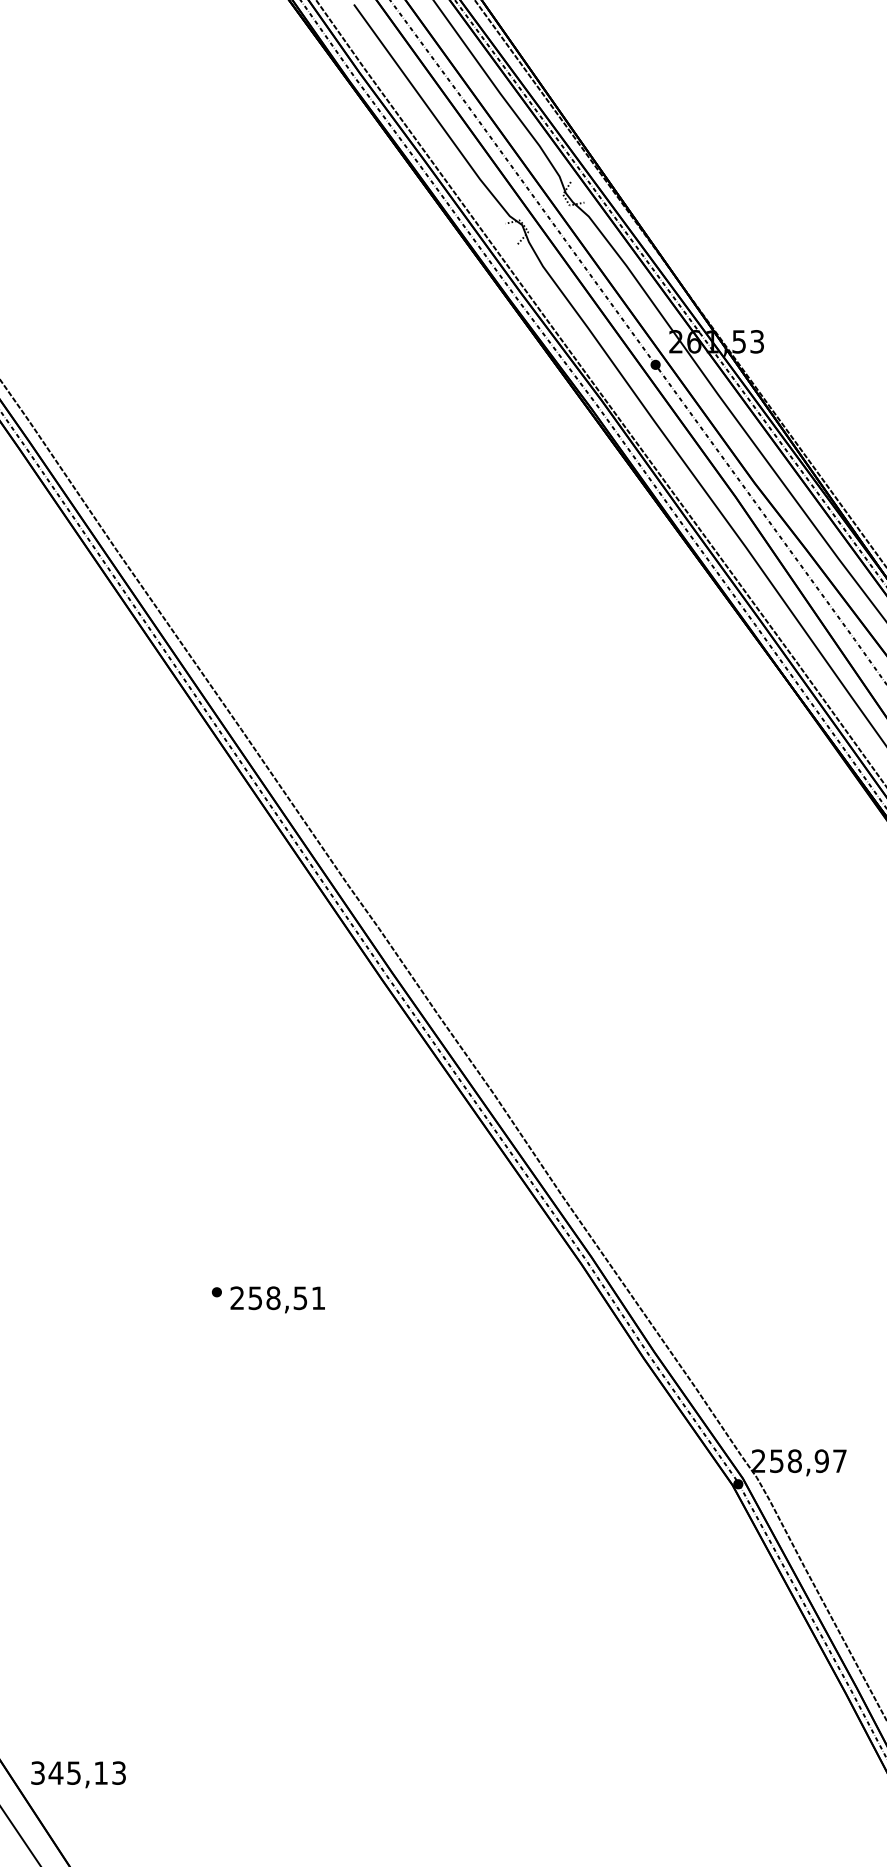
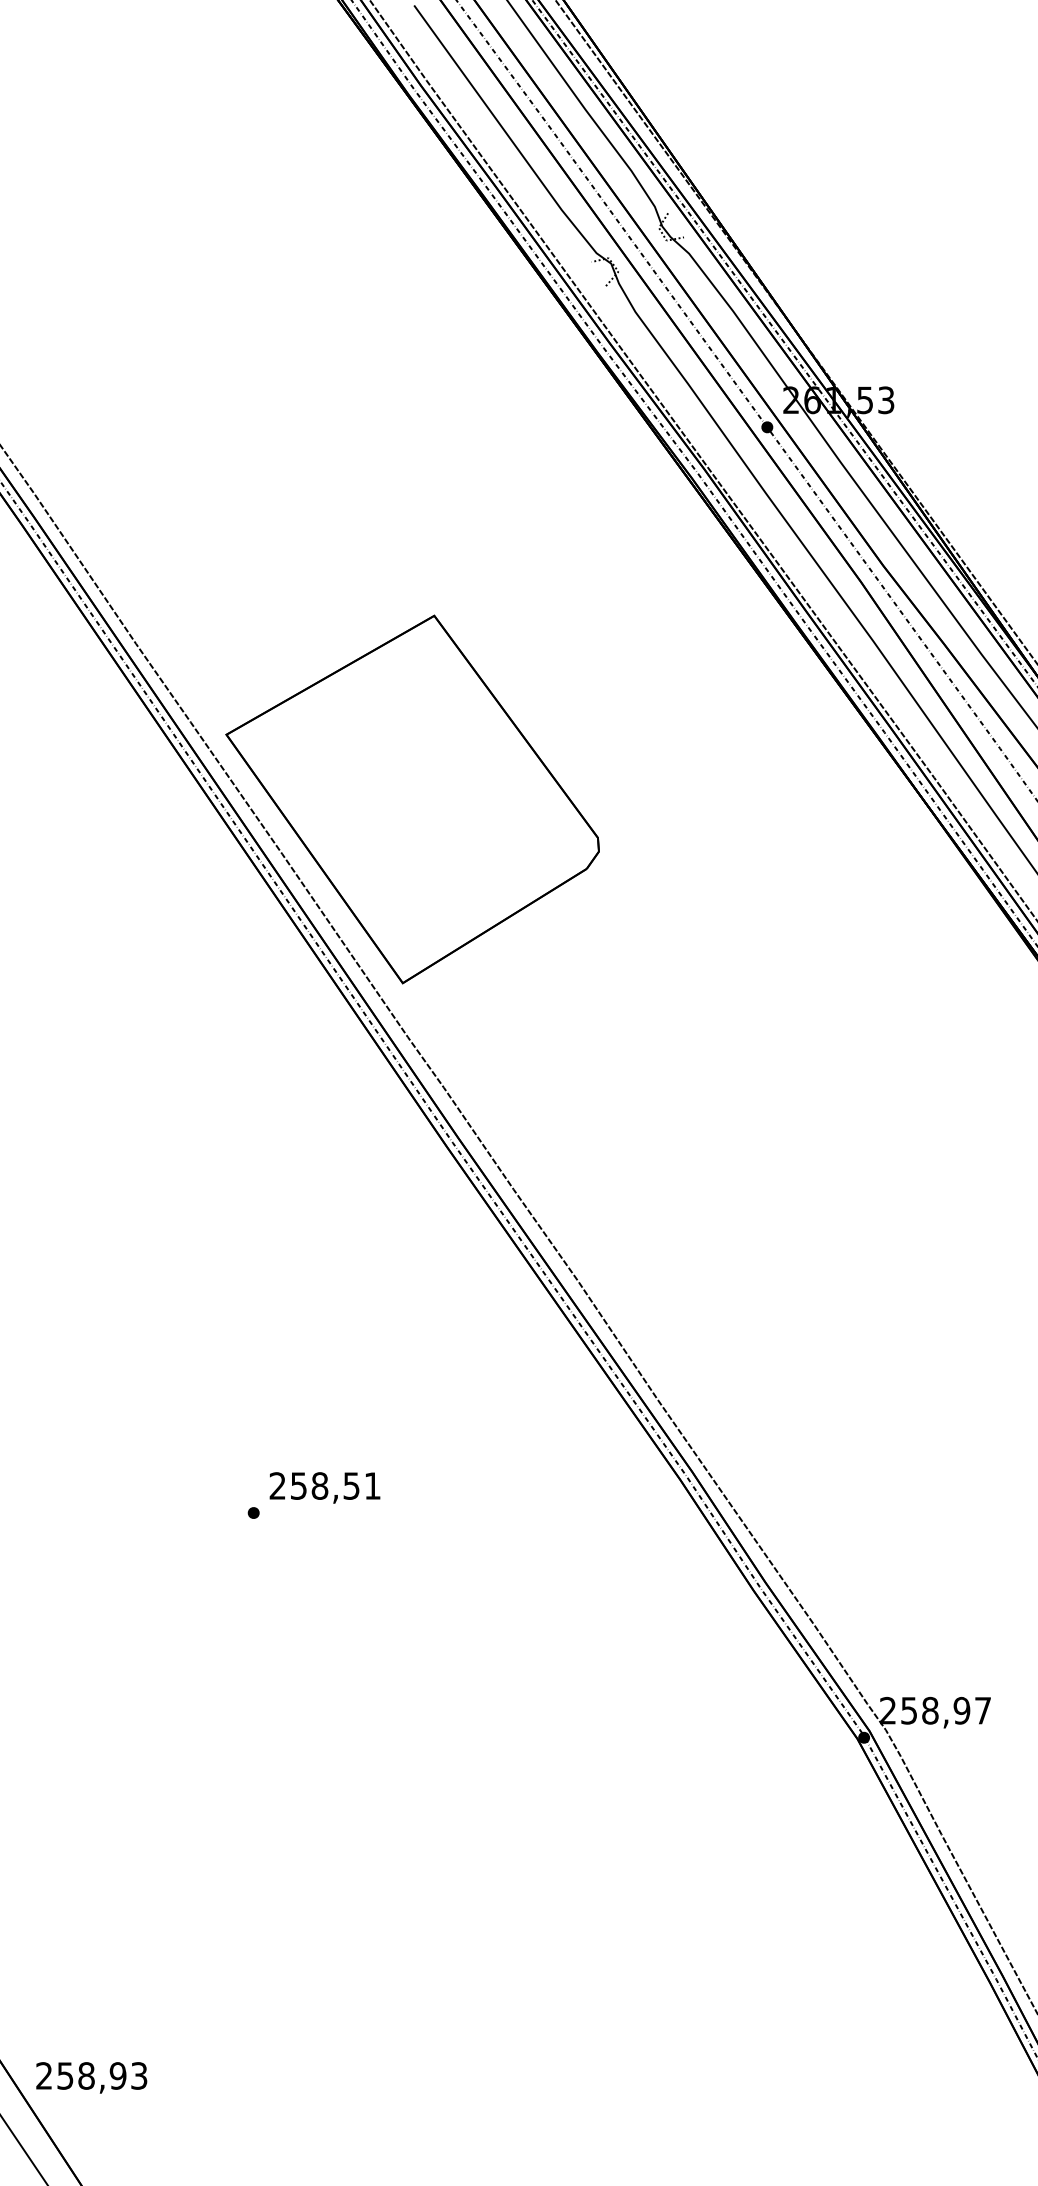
part: (352, 682) -> (412, 799), added
text: (277, 1299) -> (324, 1487), moved
text: (69, 1772) -> (81, 2075), 345,13 -> 258,93

